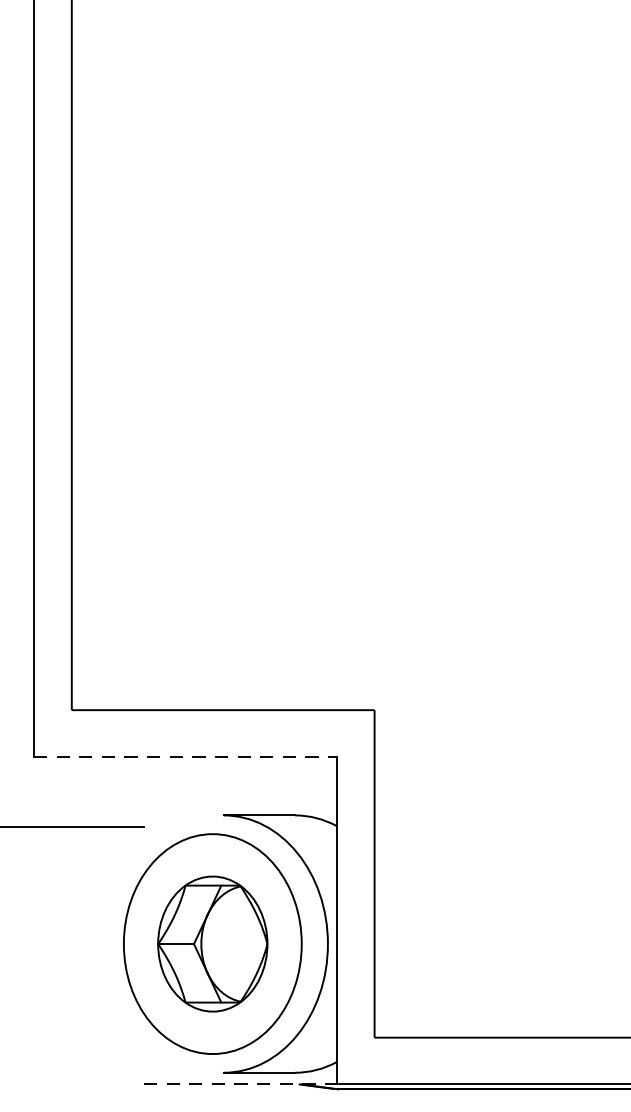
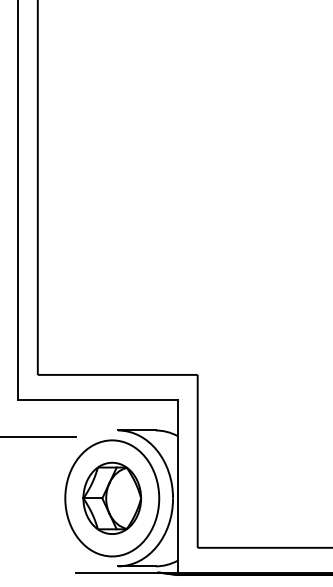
line: (184, 756) -> (97, 399), dashed -> solid
line: (239, 1084) -> (126, 572), dashed -> solid

